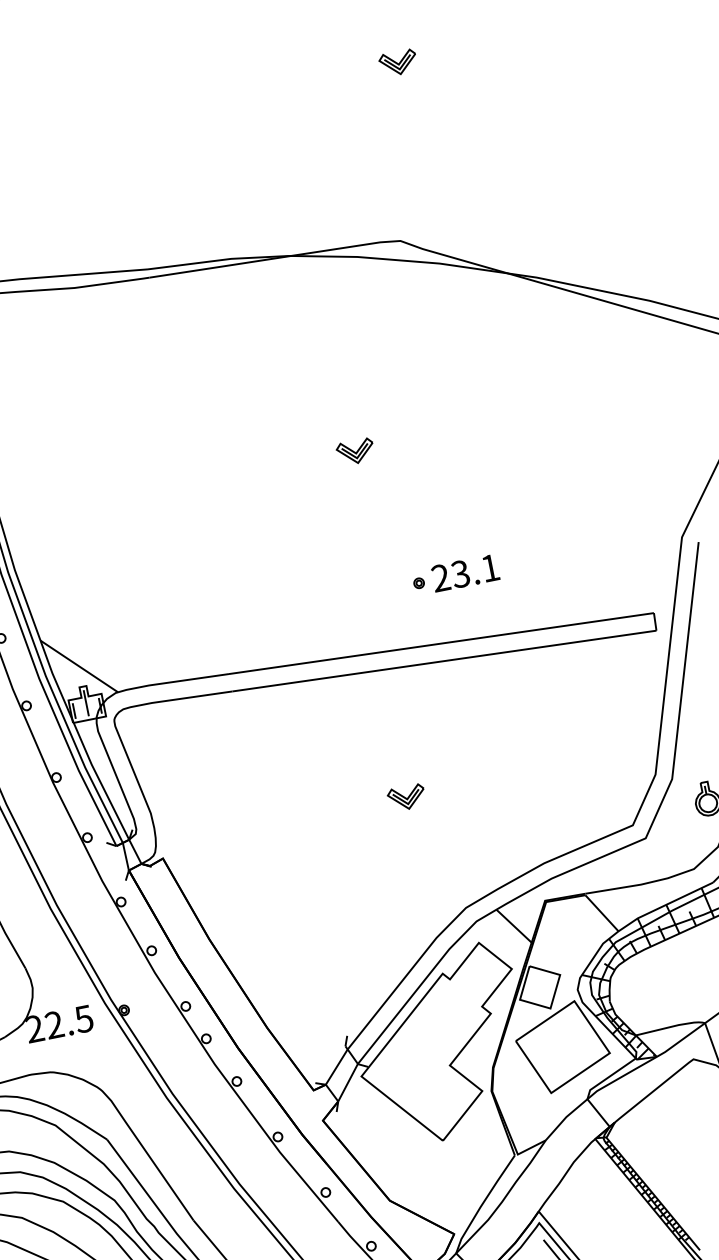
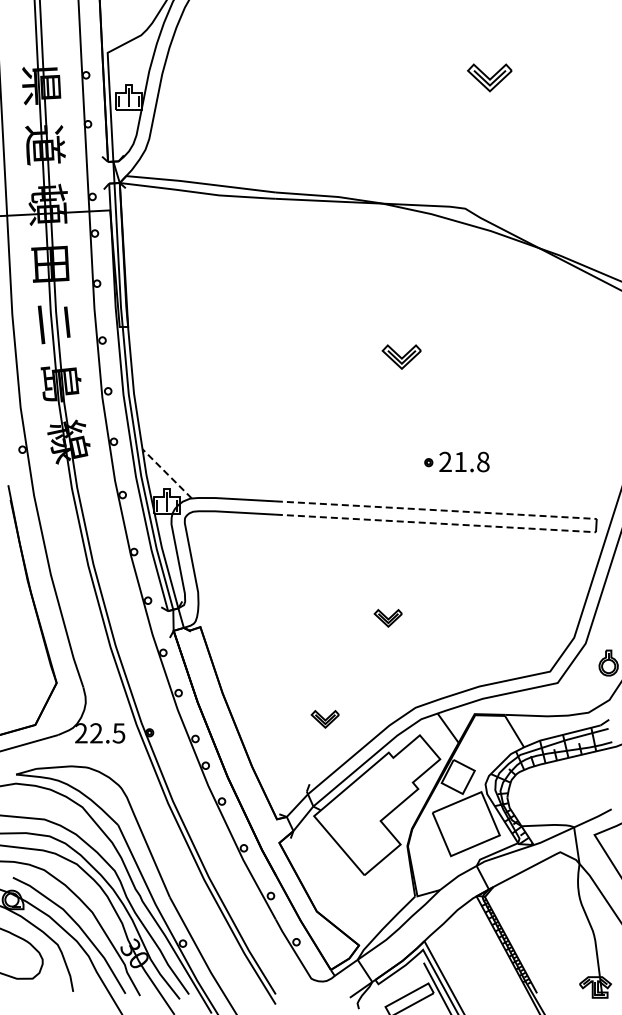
part: (397, 62) -> (489, 77), size x1.6
part: (354, 451) -> (400, 356), size x1.4
text: (474, 570) -> (471, 461), 23.1 -> 21.8
line: (441, 643) -> (436, 510), solid -> dashed
line: (445, 660) -> (436, 523), solid -> dashed
line: (79, 665) -> (167, 473), solid -> dashed
part: (349, 947) -> (324, 719), added

